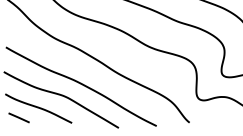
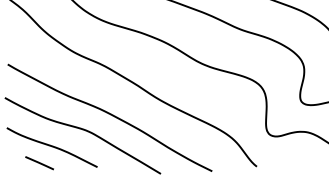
line: (19, 118) -> (39, 163), moved

